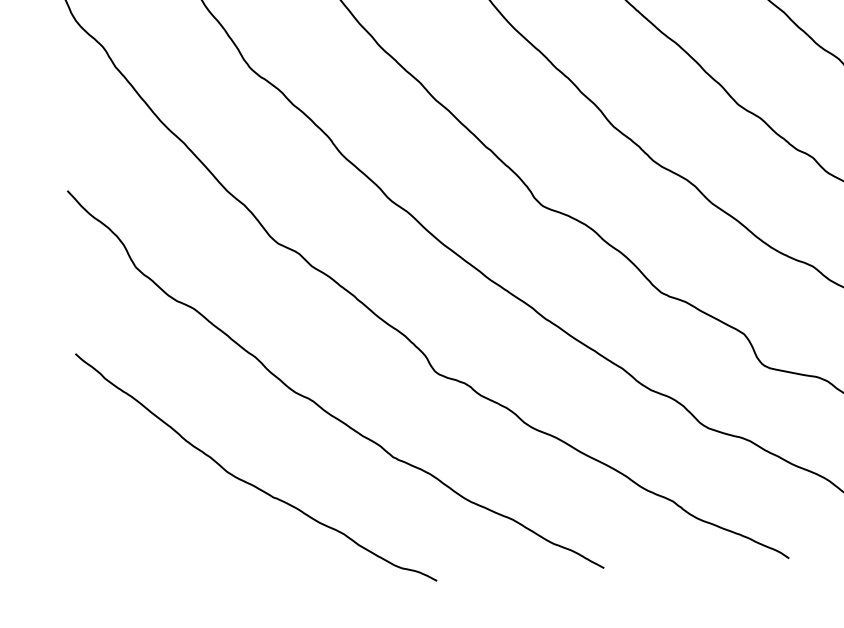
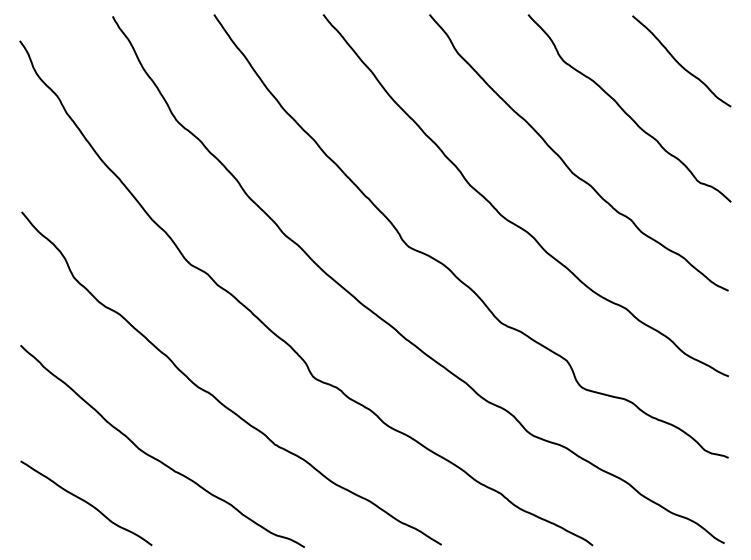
curve: (167, 542) -> (86, 503), added

